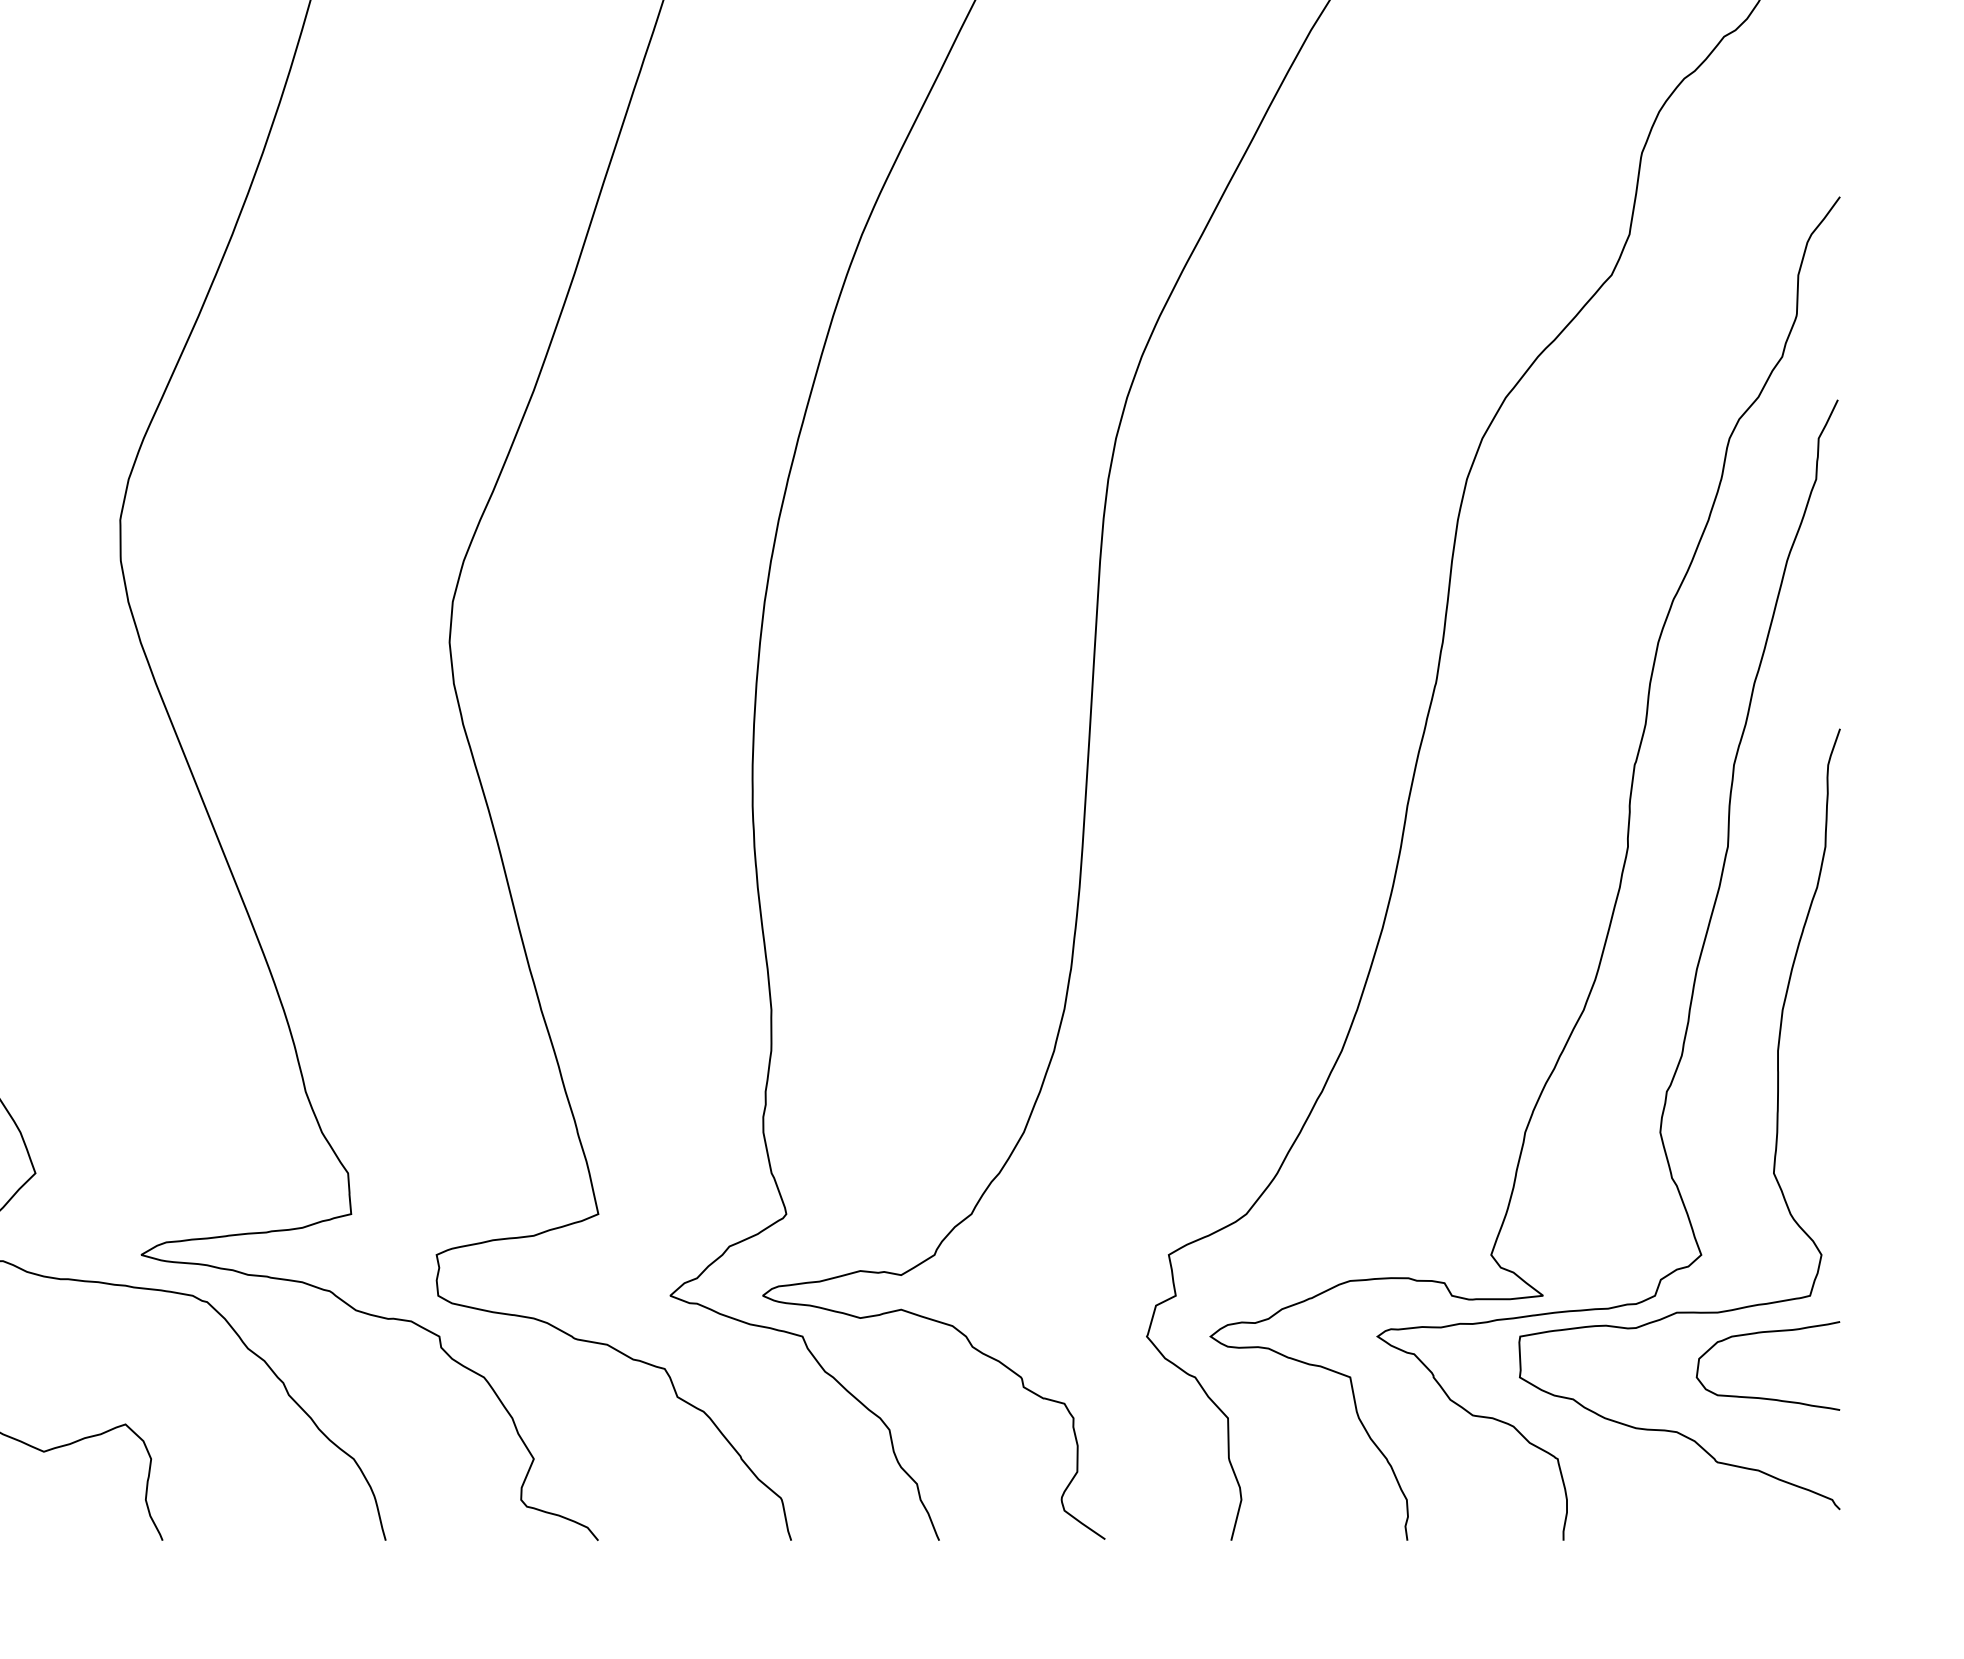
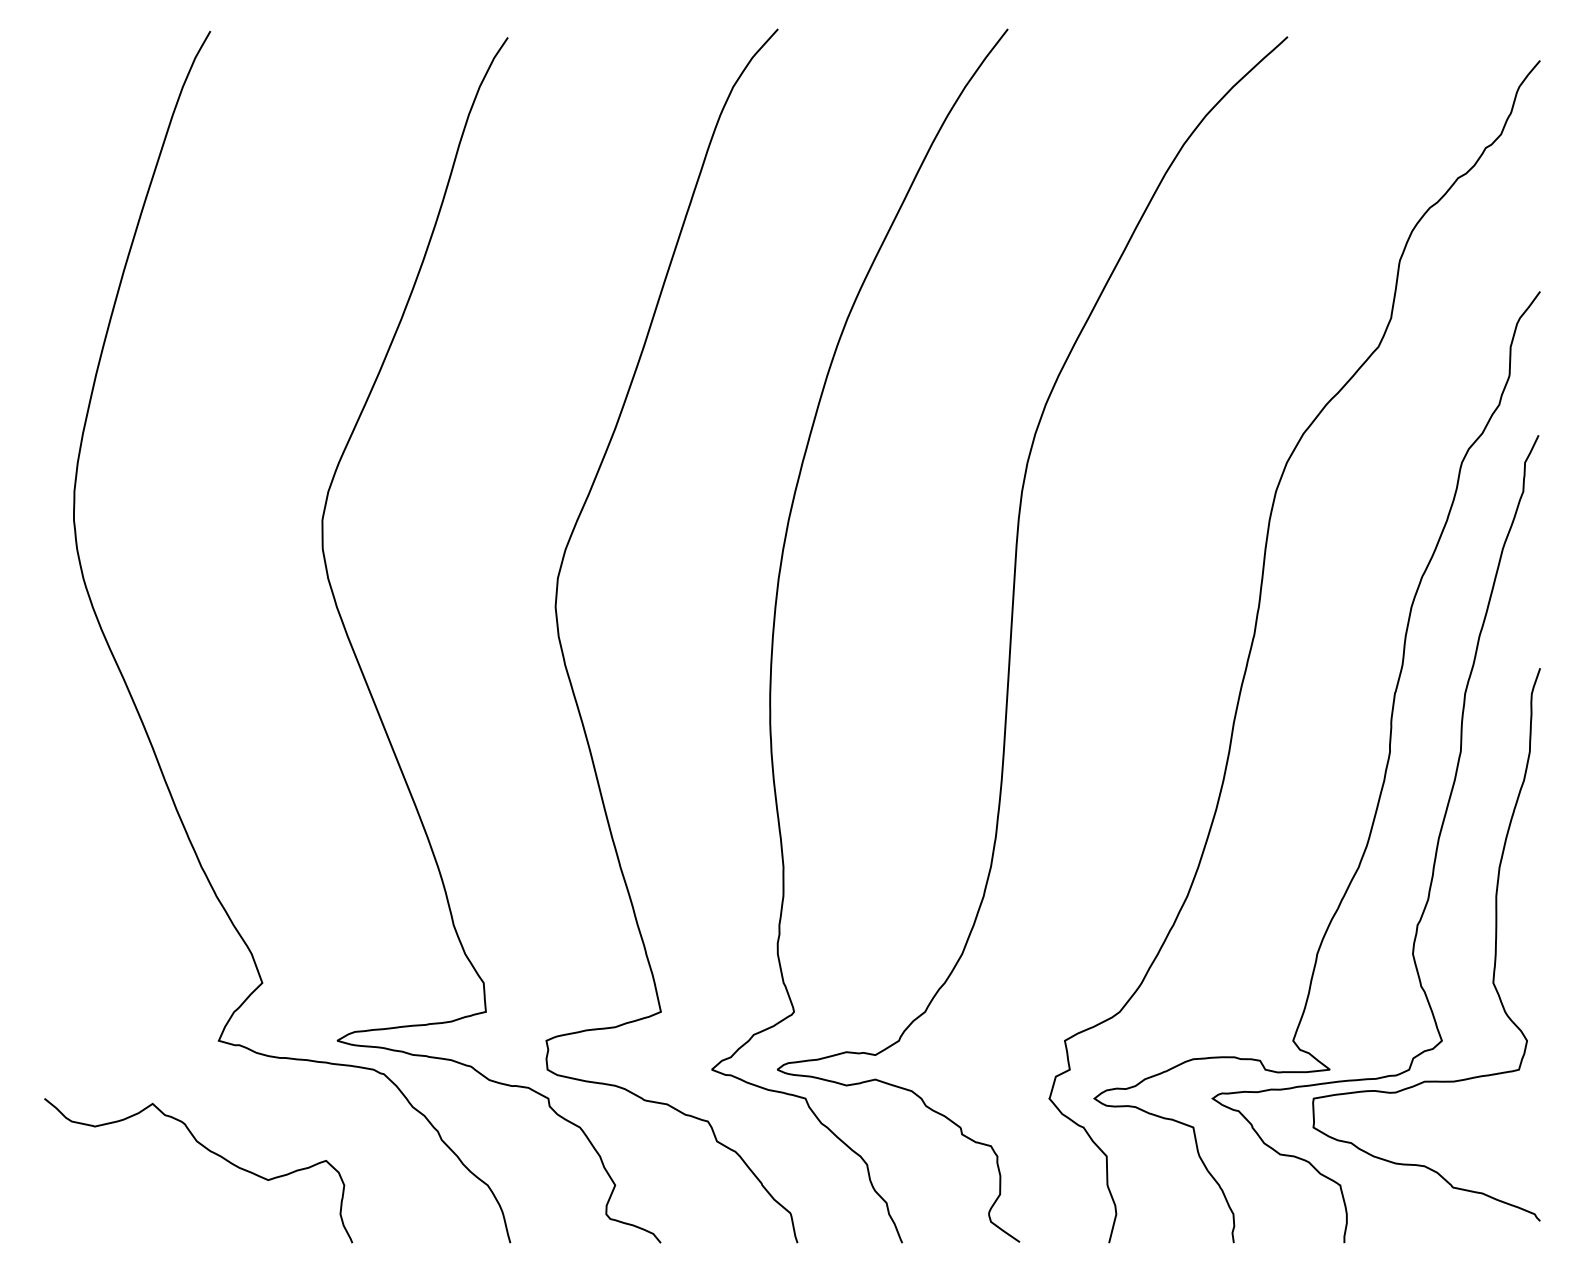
curve: (1767, 1397) -> (1488, 1141), removed

